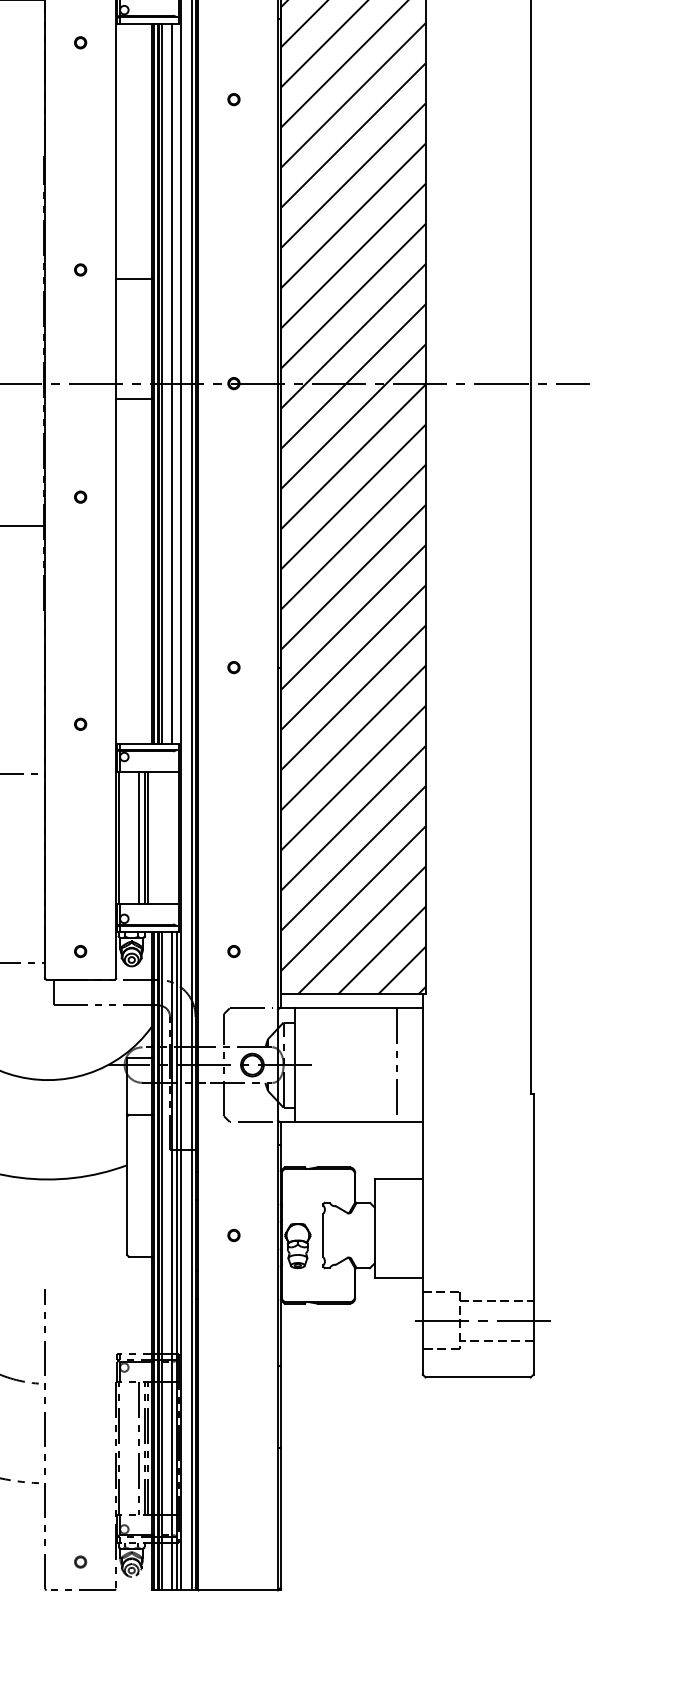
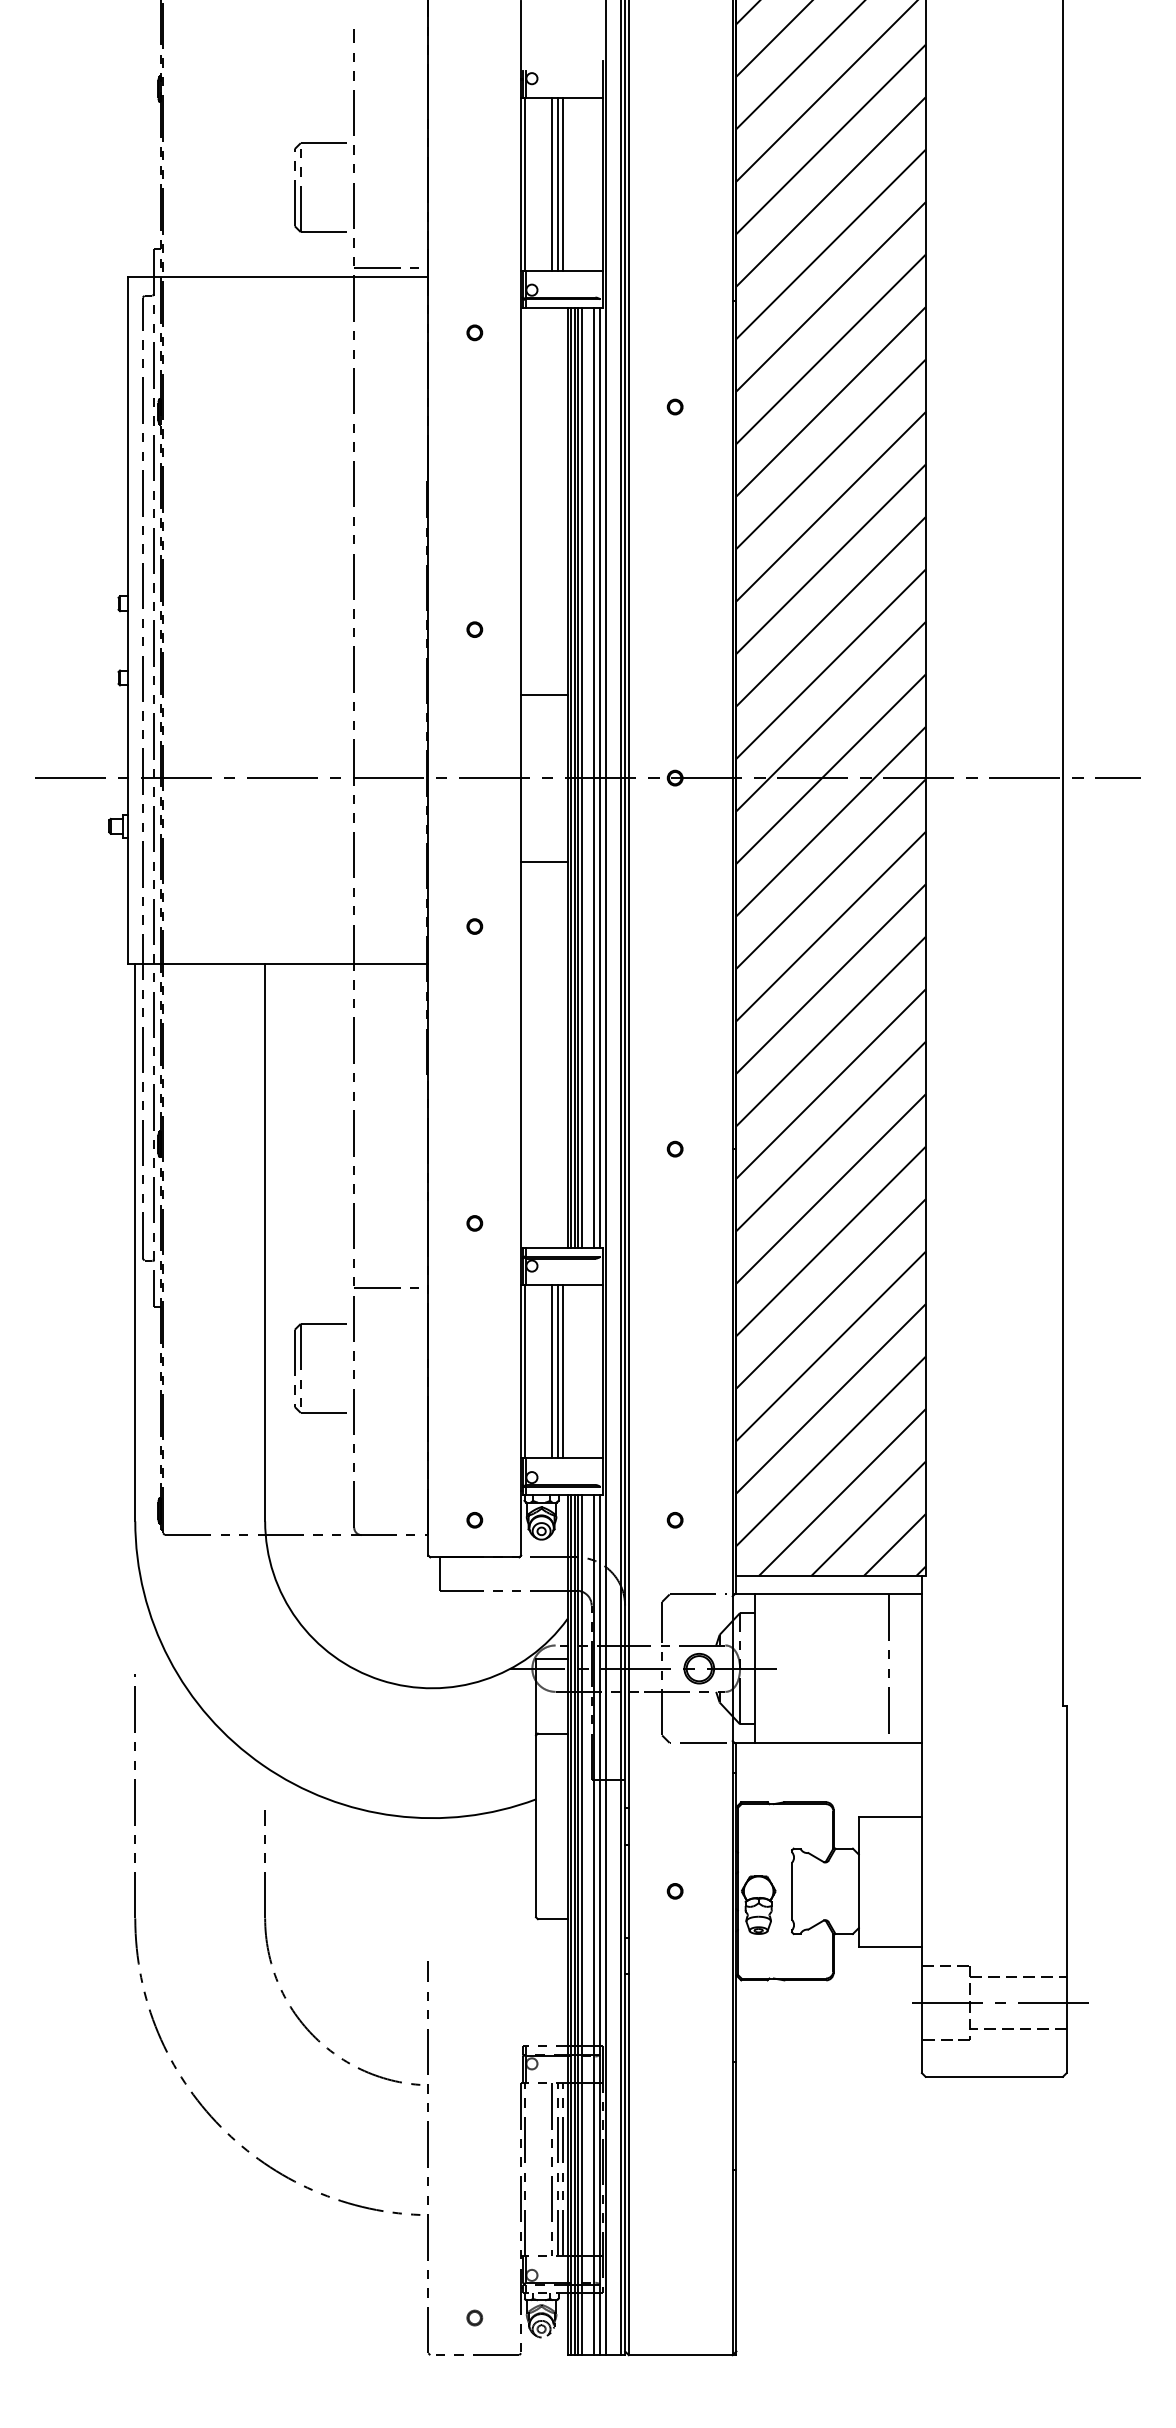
line: (133, 279) -> (544, 694), moved
line: (176, 383) -> (600, 777), added
line: (133, 399) -> (544, 861), moved

